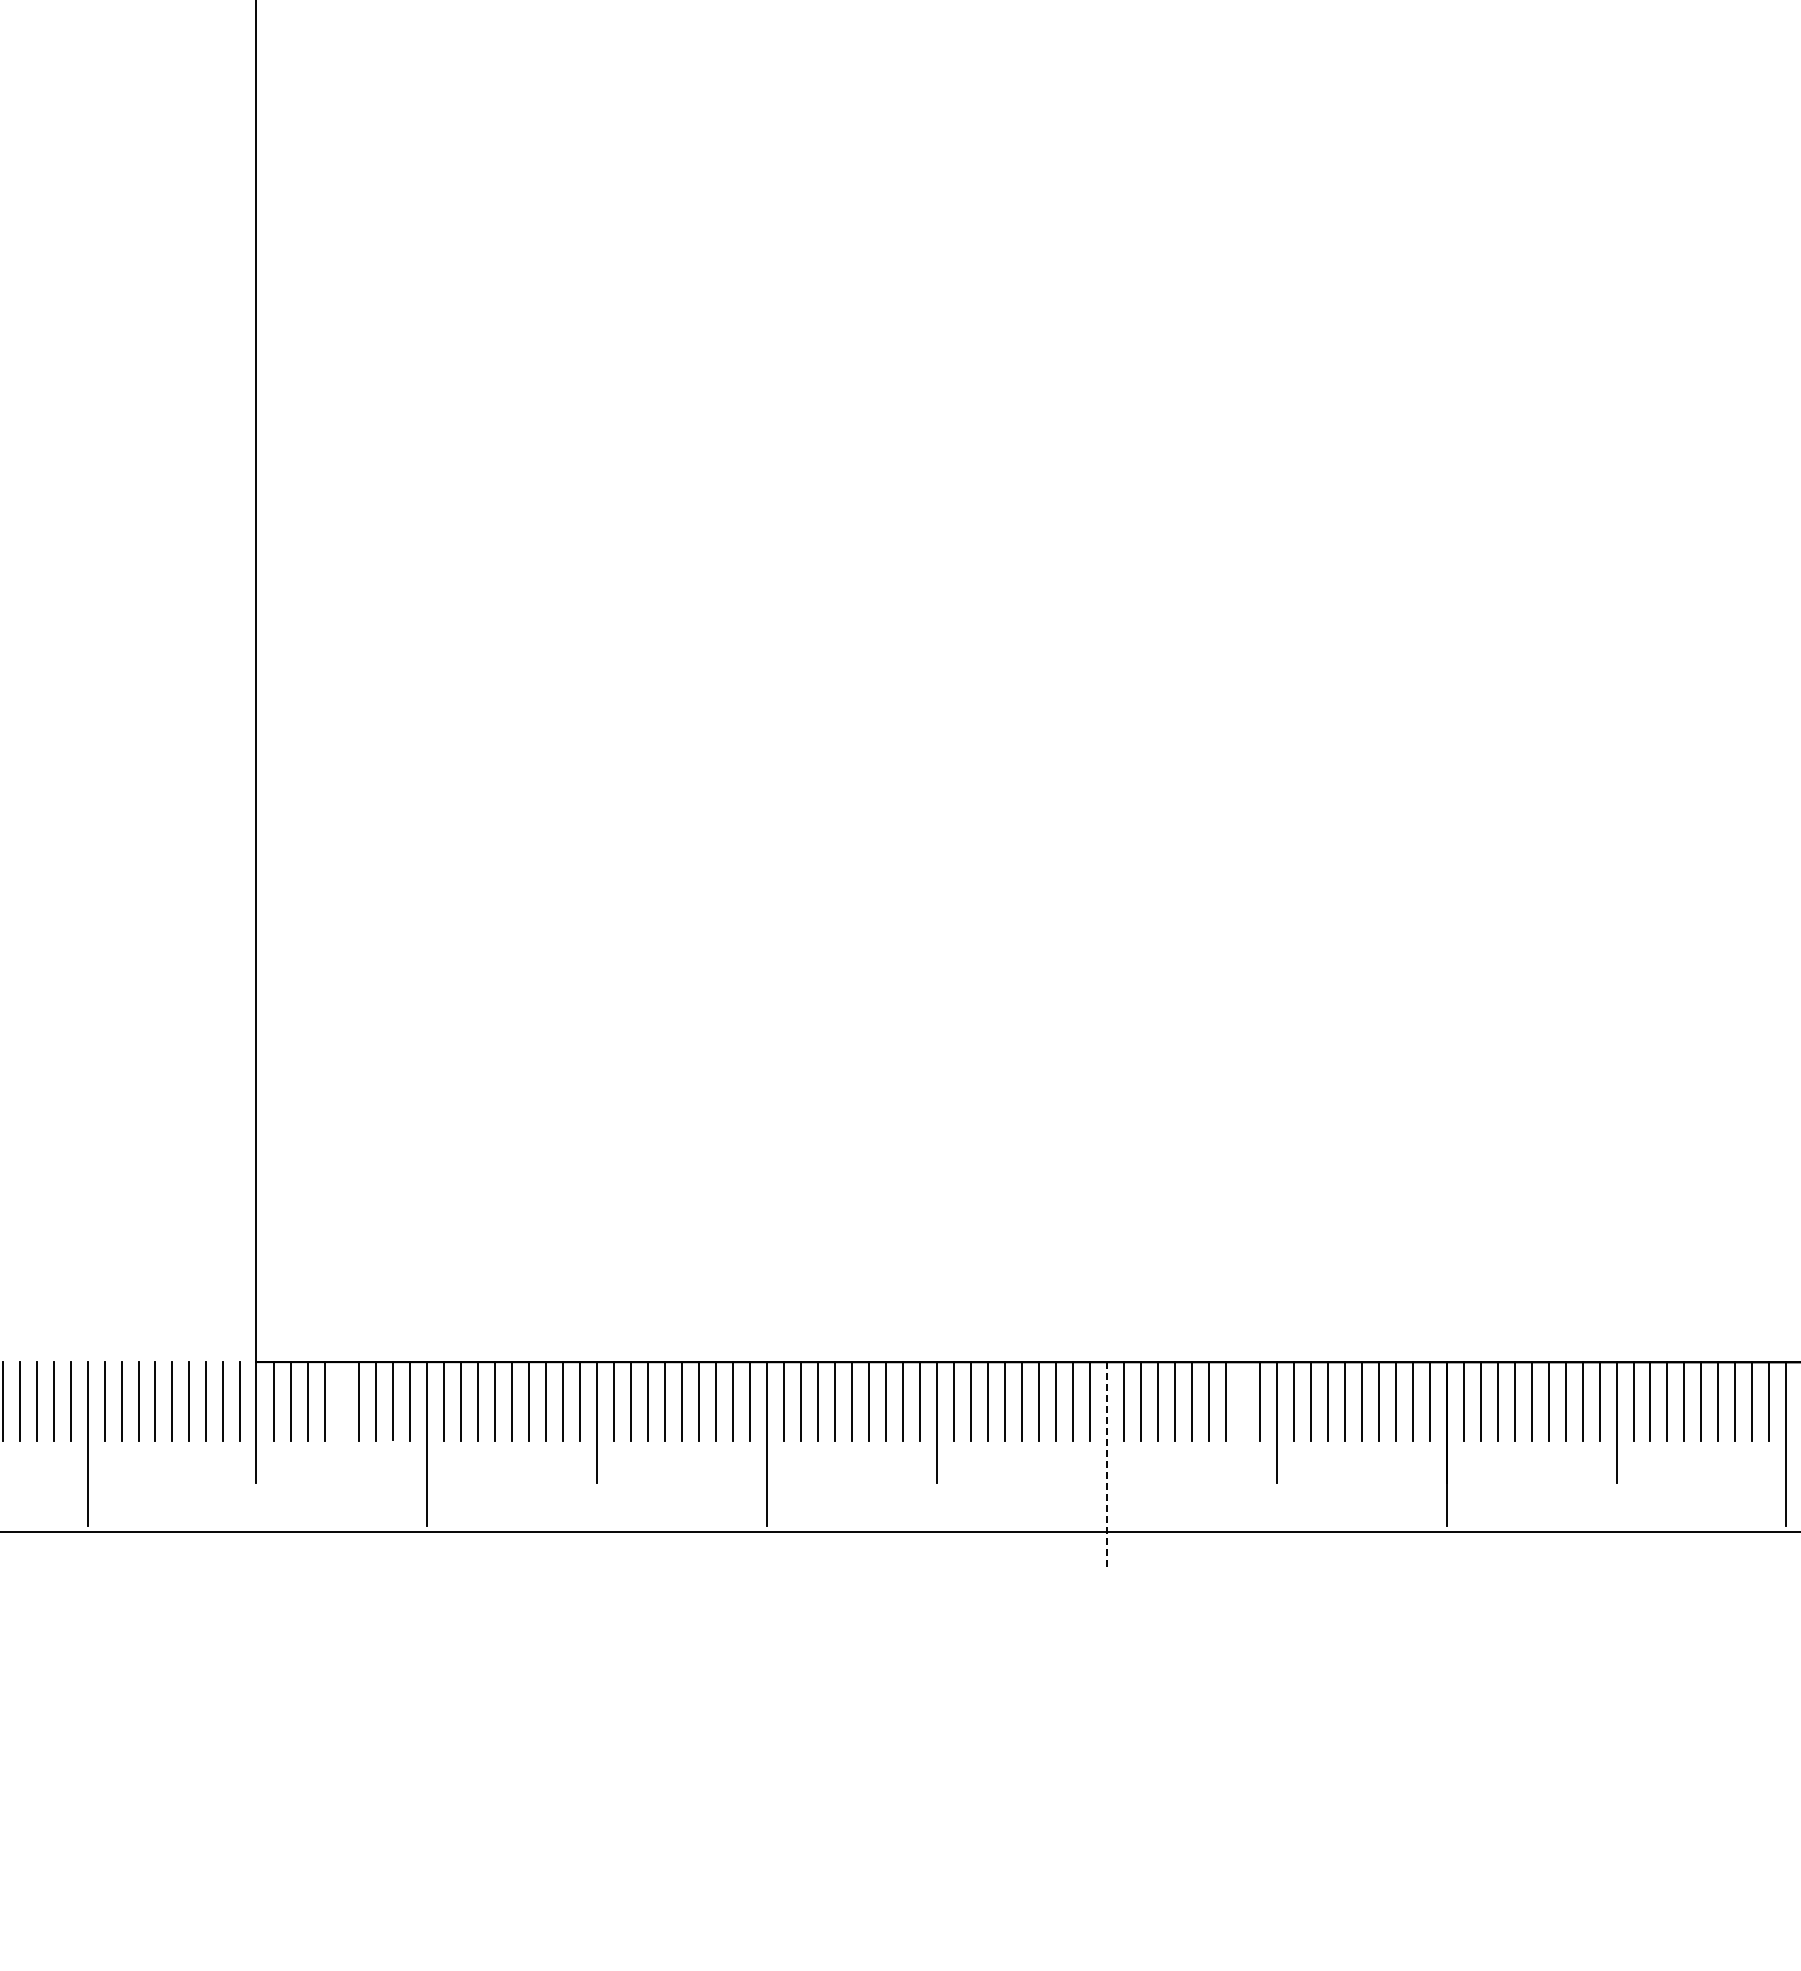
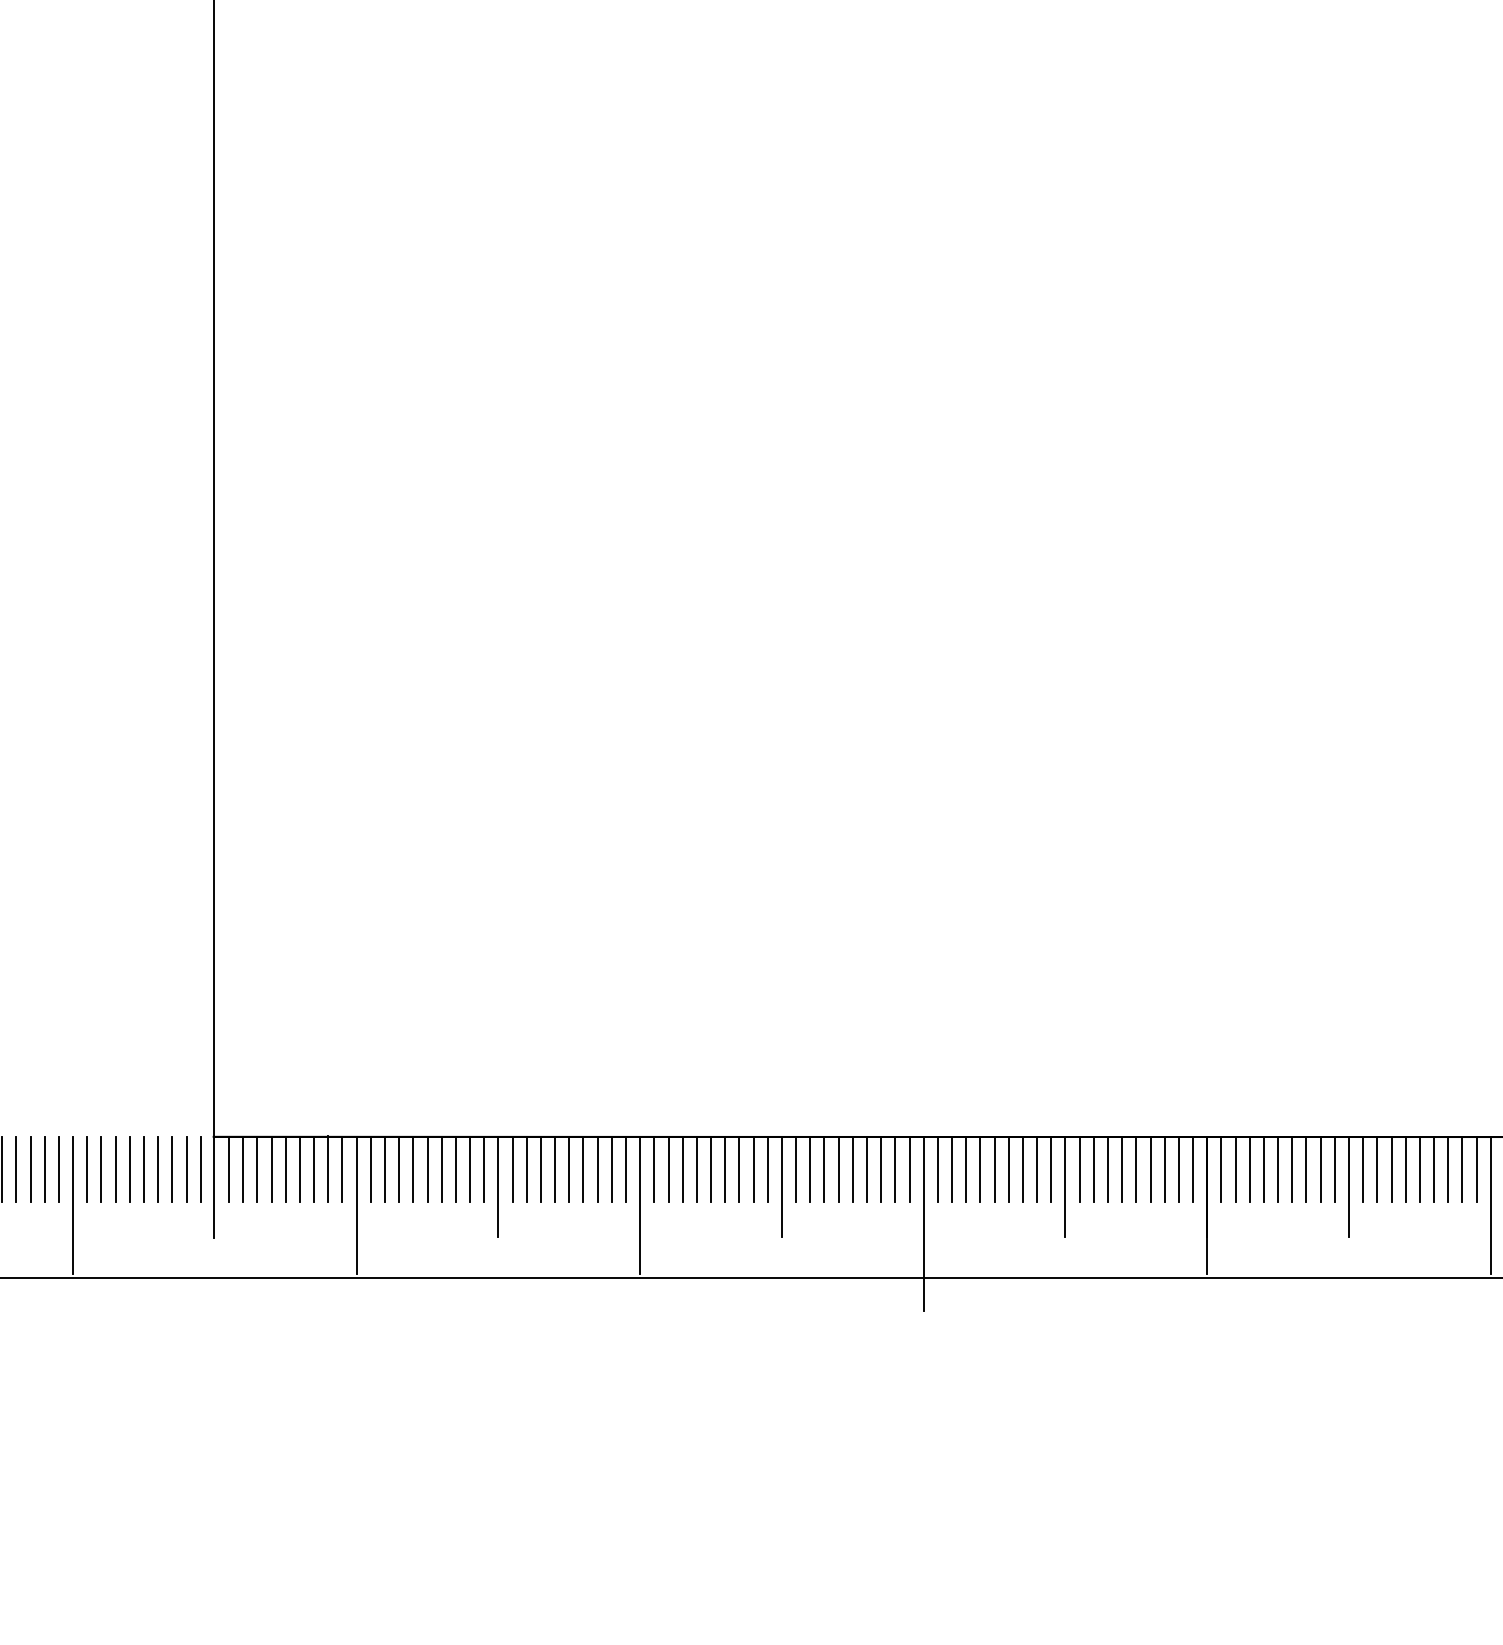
line: (342, 1401) -> (285, 1169), added
line: (1242, 1401) -> (1036, 1169), added
line: (1106, 1466) -> (923, 1223), dashed -> solid

